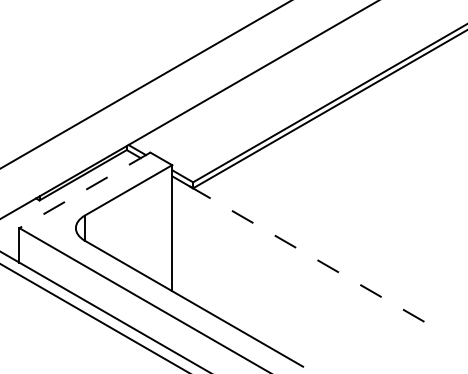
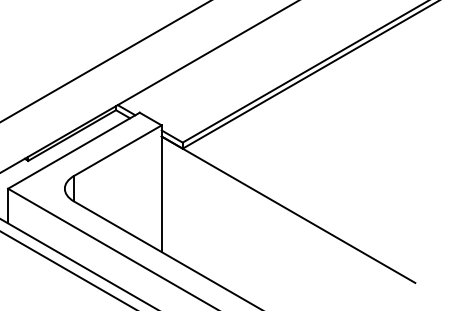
line: (84, 190) -> (73, 150), dashed -> solid
line: (298, 249) -> (288, 210), dashed -> solid

